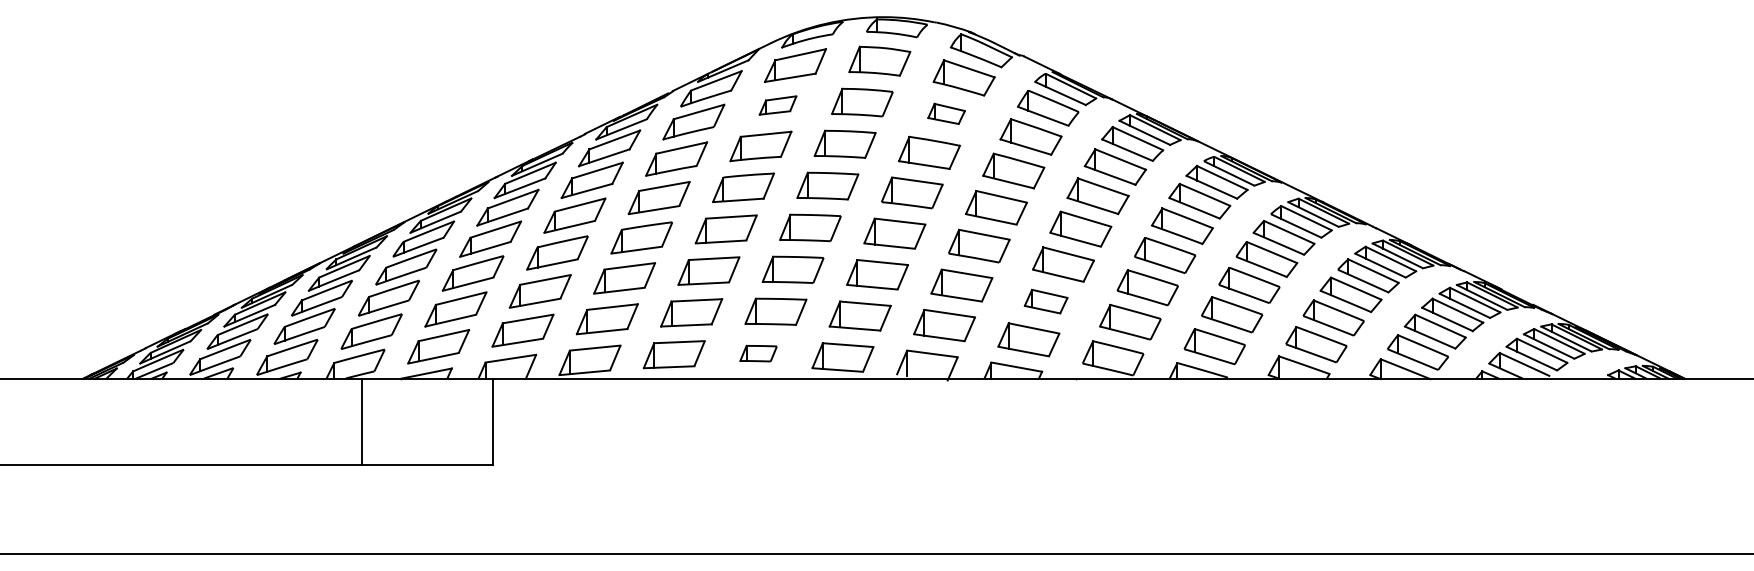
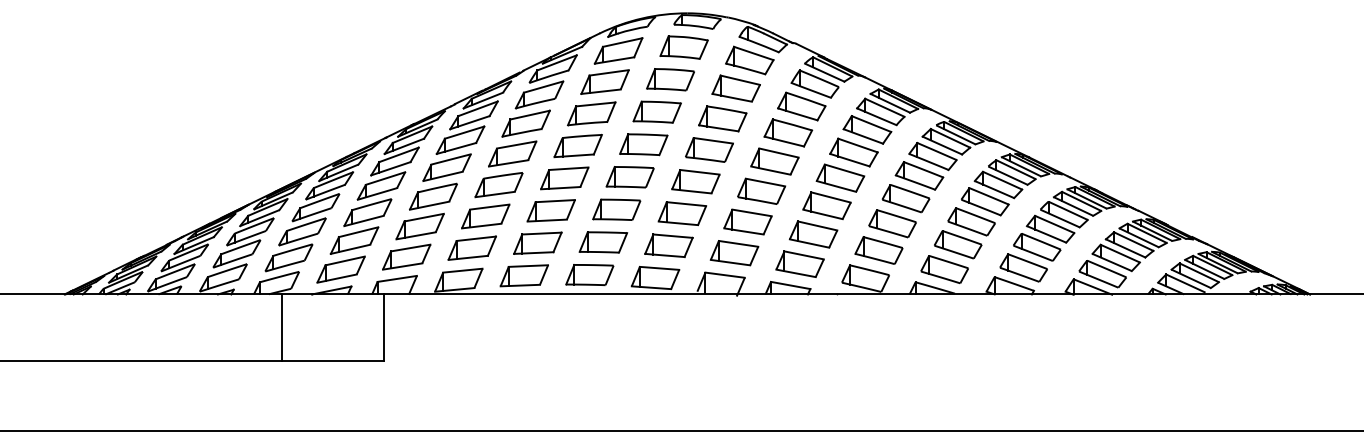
part: (777, 104) -> (604, 81), size x1.67
part: (945, 113) -> (735, 88), size x1.67
part: (1046, 301) -> (813, 234), size x1.43
part: (758, 353) -> (589, 274), size x1.67

